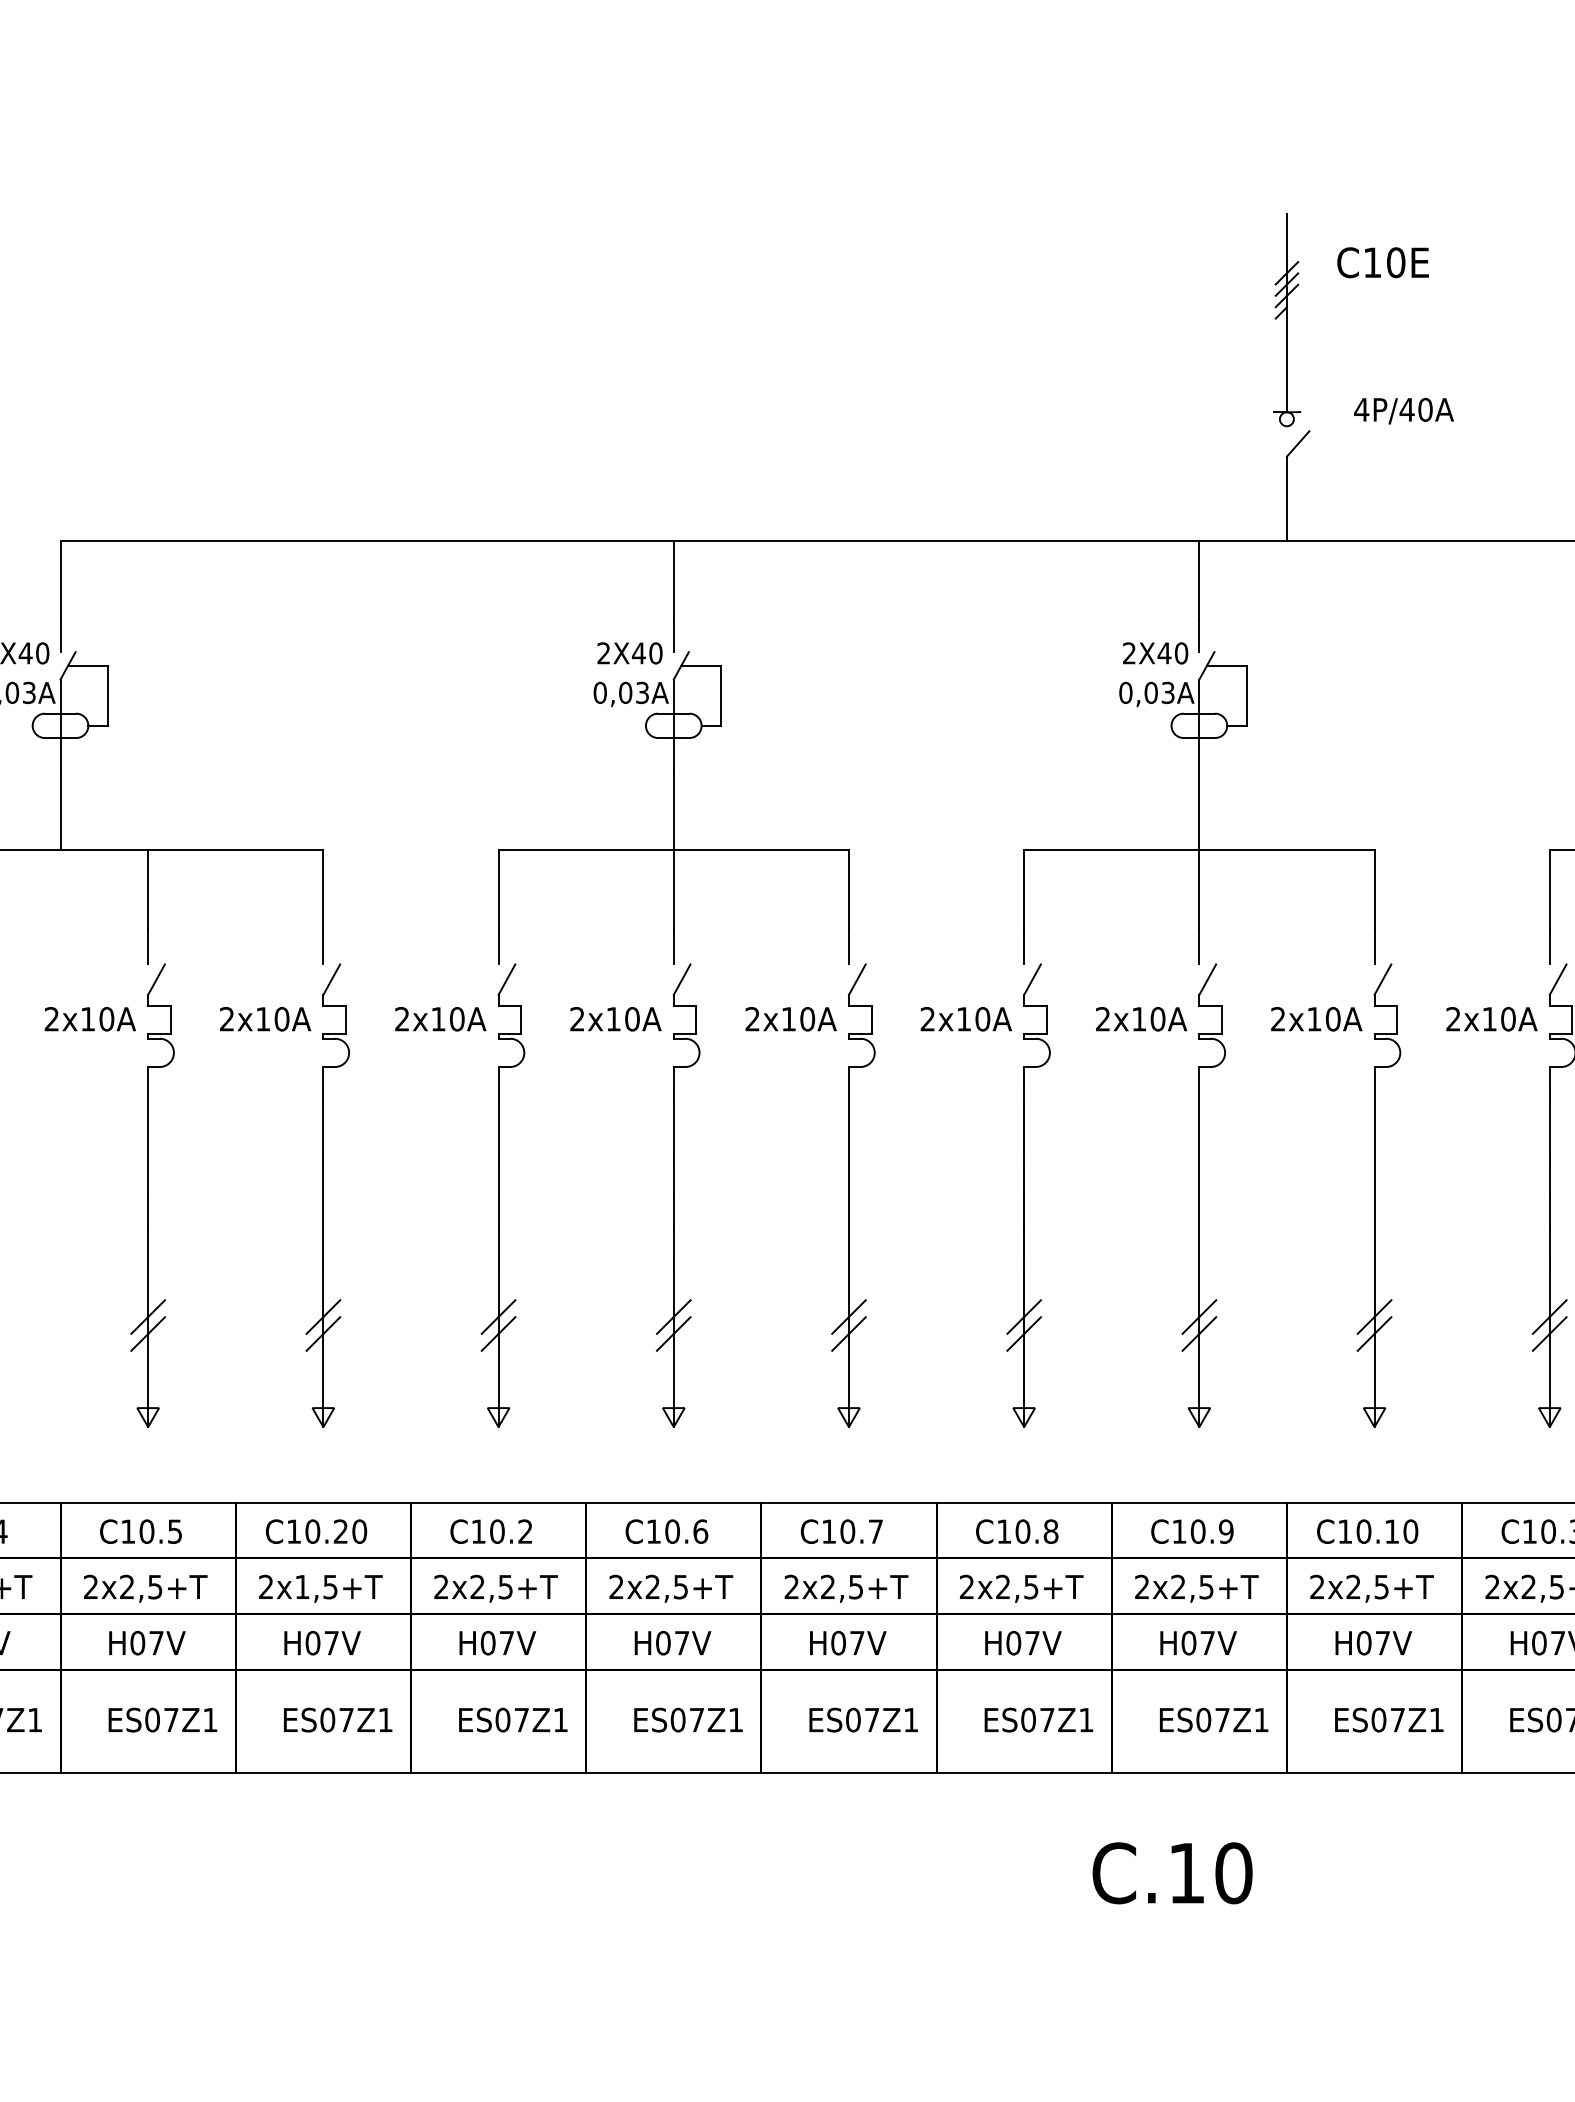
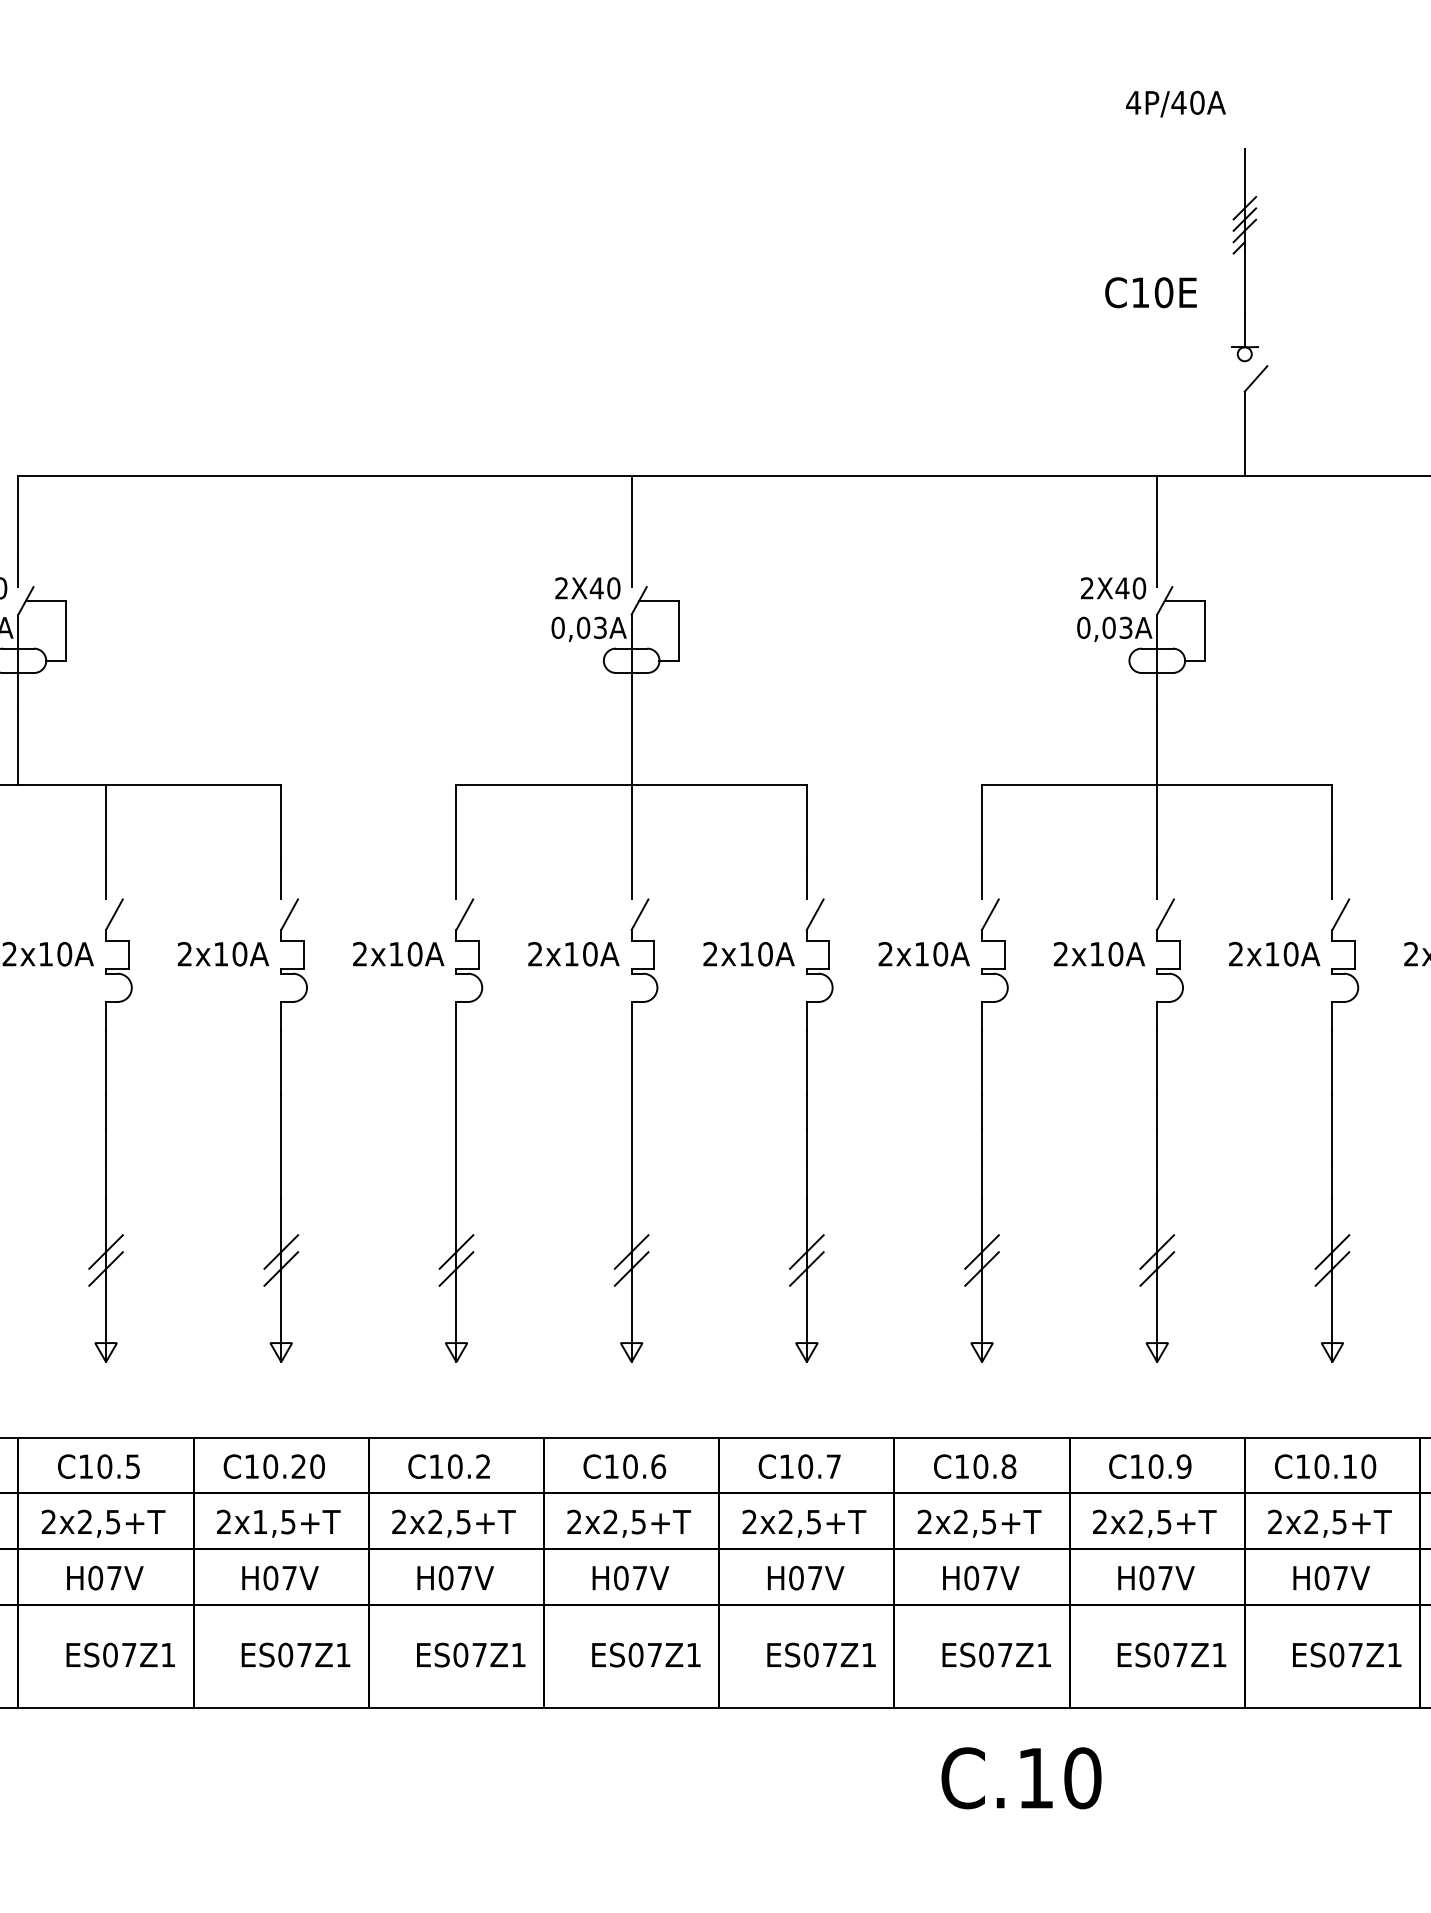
text: (1382, 262) -> (1150, 292), moved
text: (1403, 410) -> (1175, 103), moved
text: (1172, 1873) -> (1021, 1778), moved

